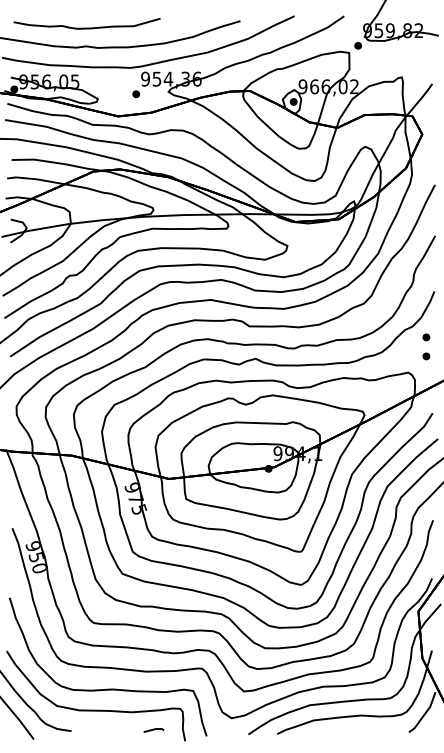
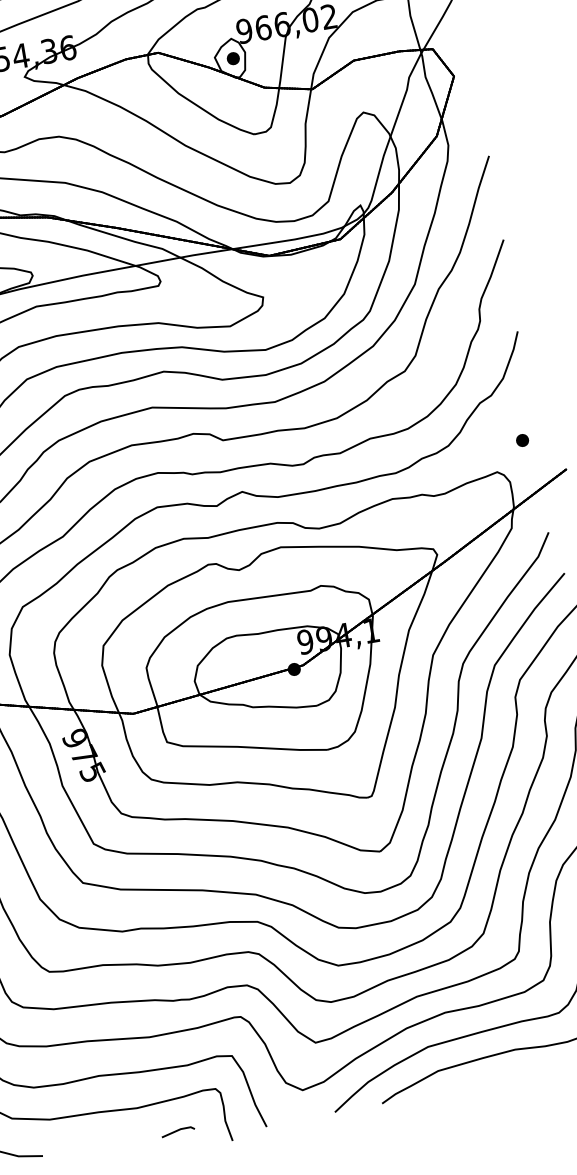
part: (426, 337) -> (517, 409), removed

